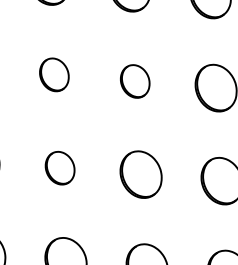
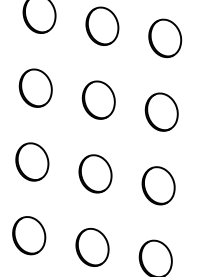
part: (54, 74) -> (35, 87), size x1.43
part: (134, 80) -> (98, 99), size x1.43
part: (60, 167) -> (32, 161), size x1.43

